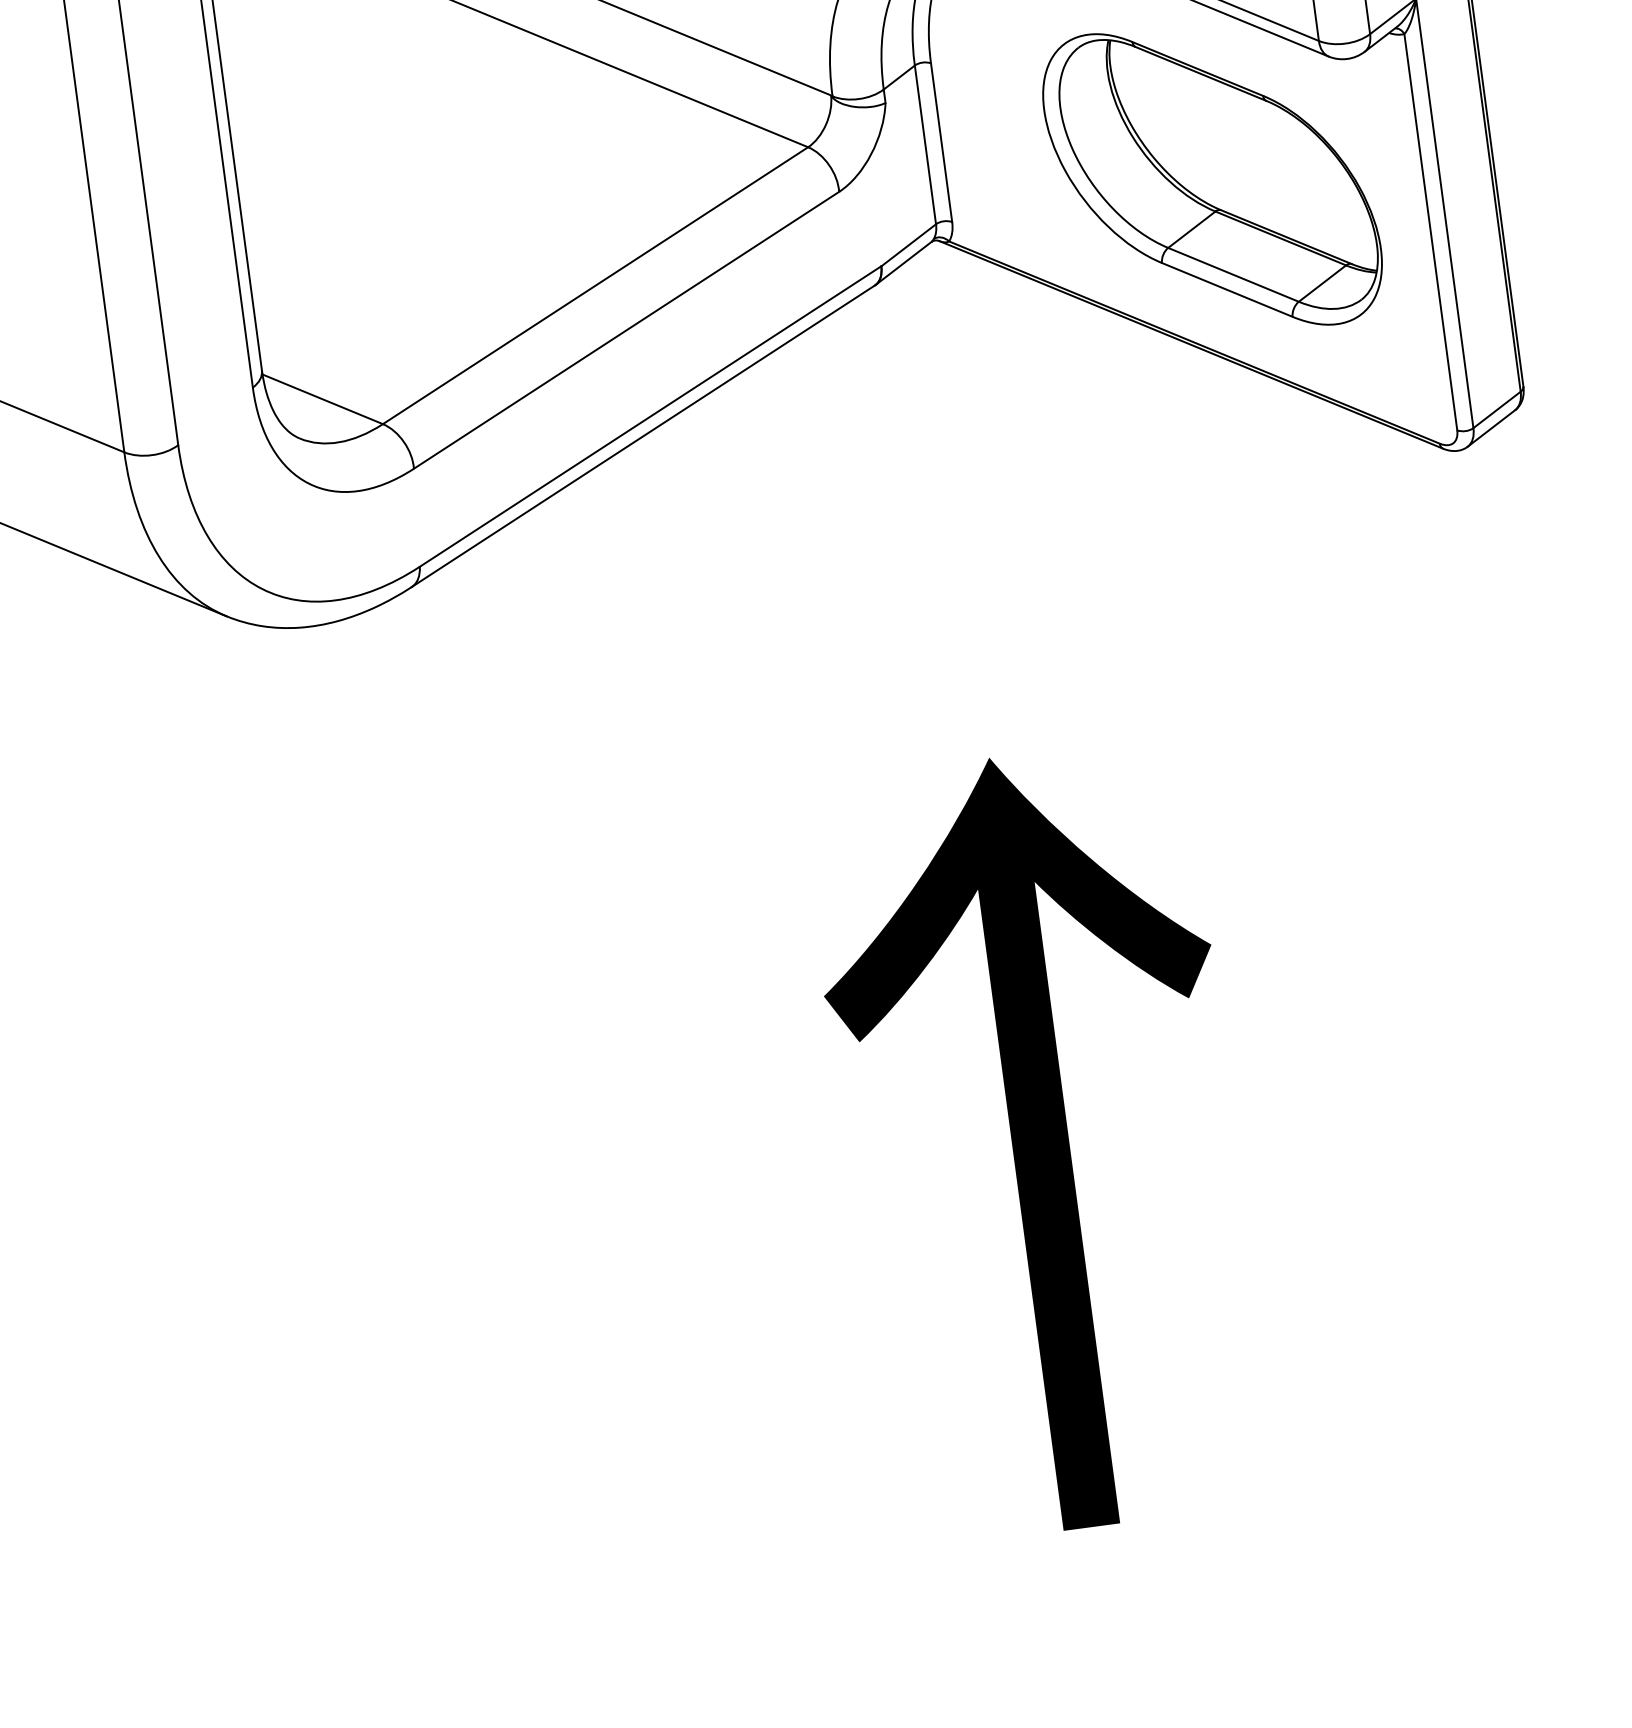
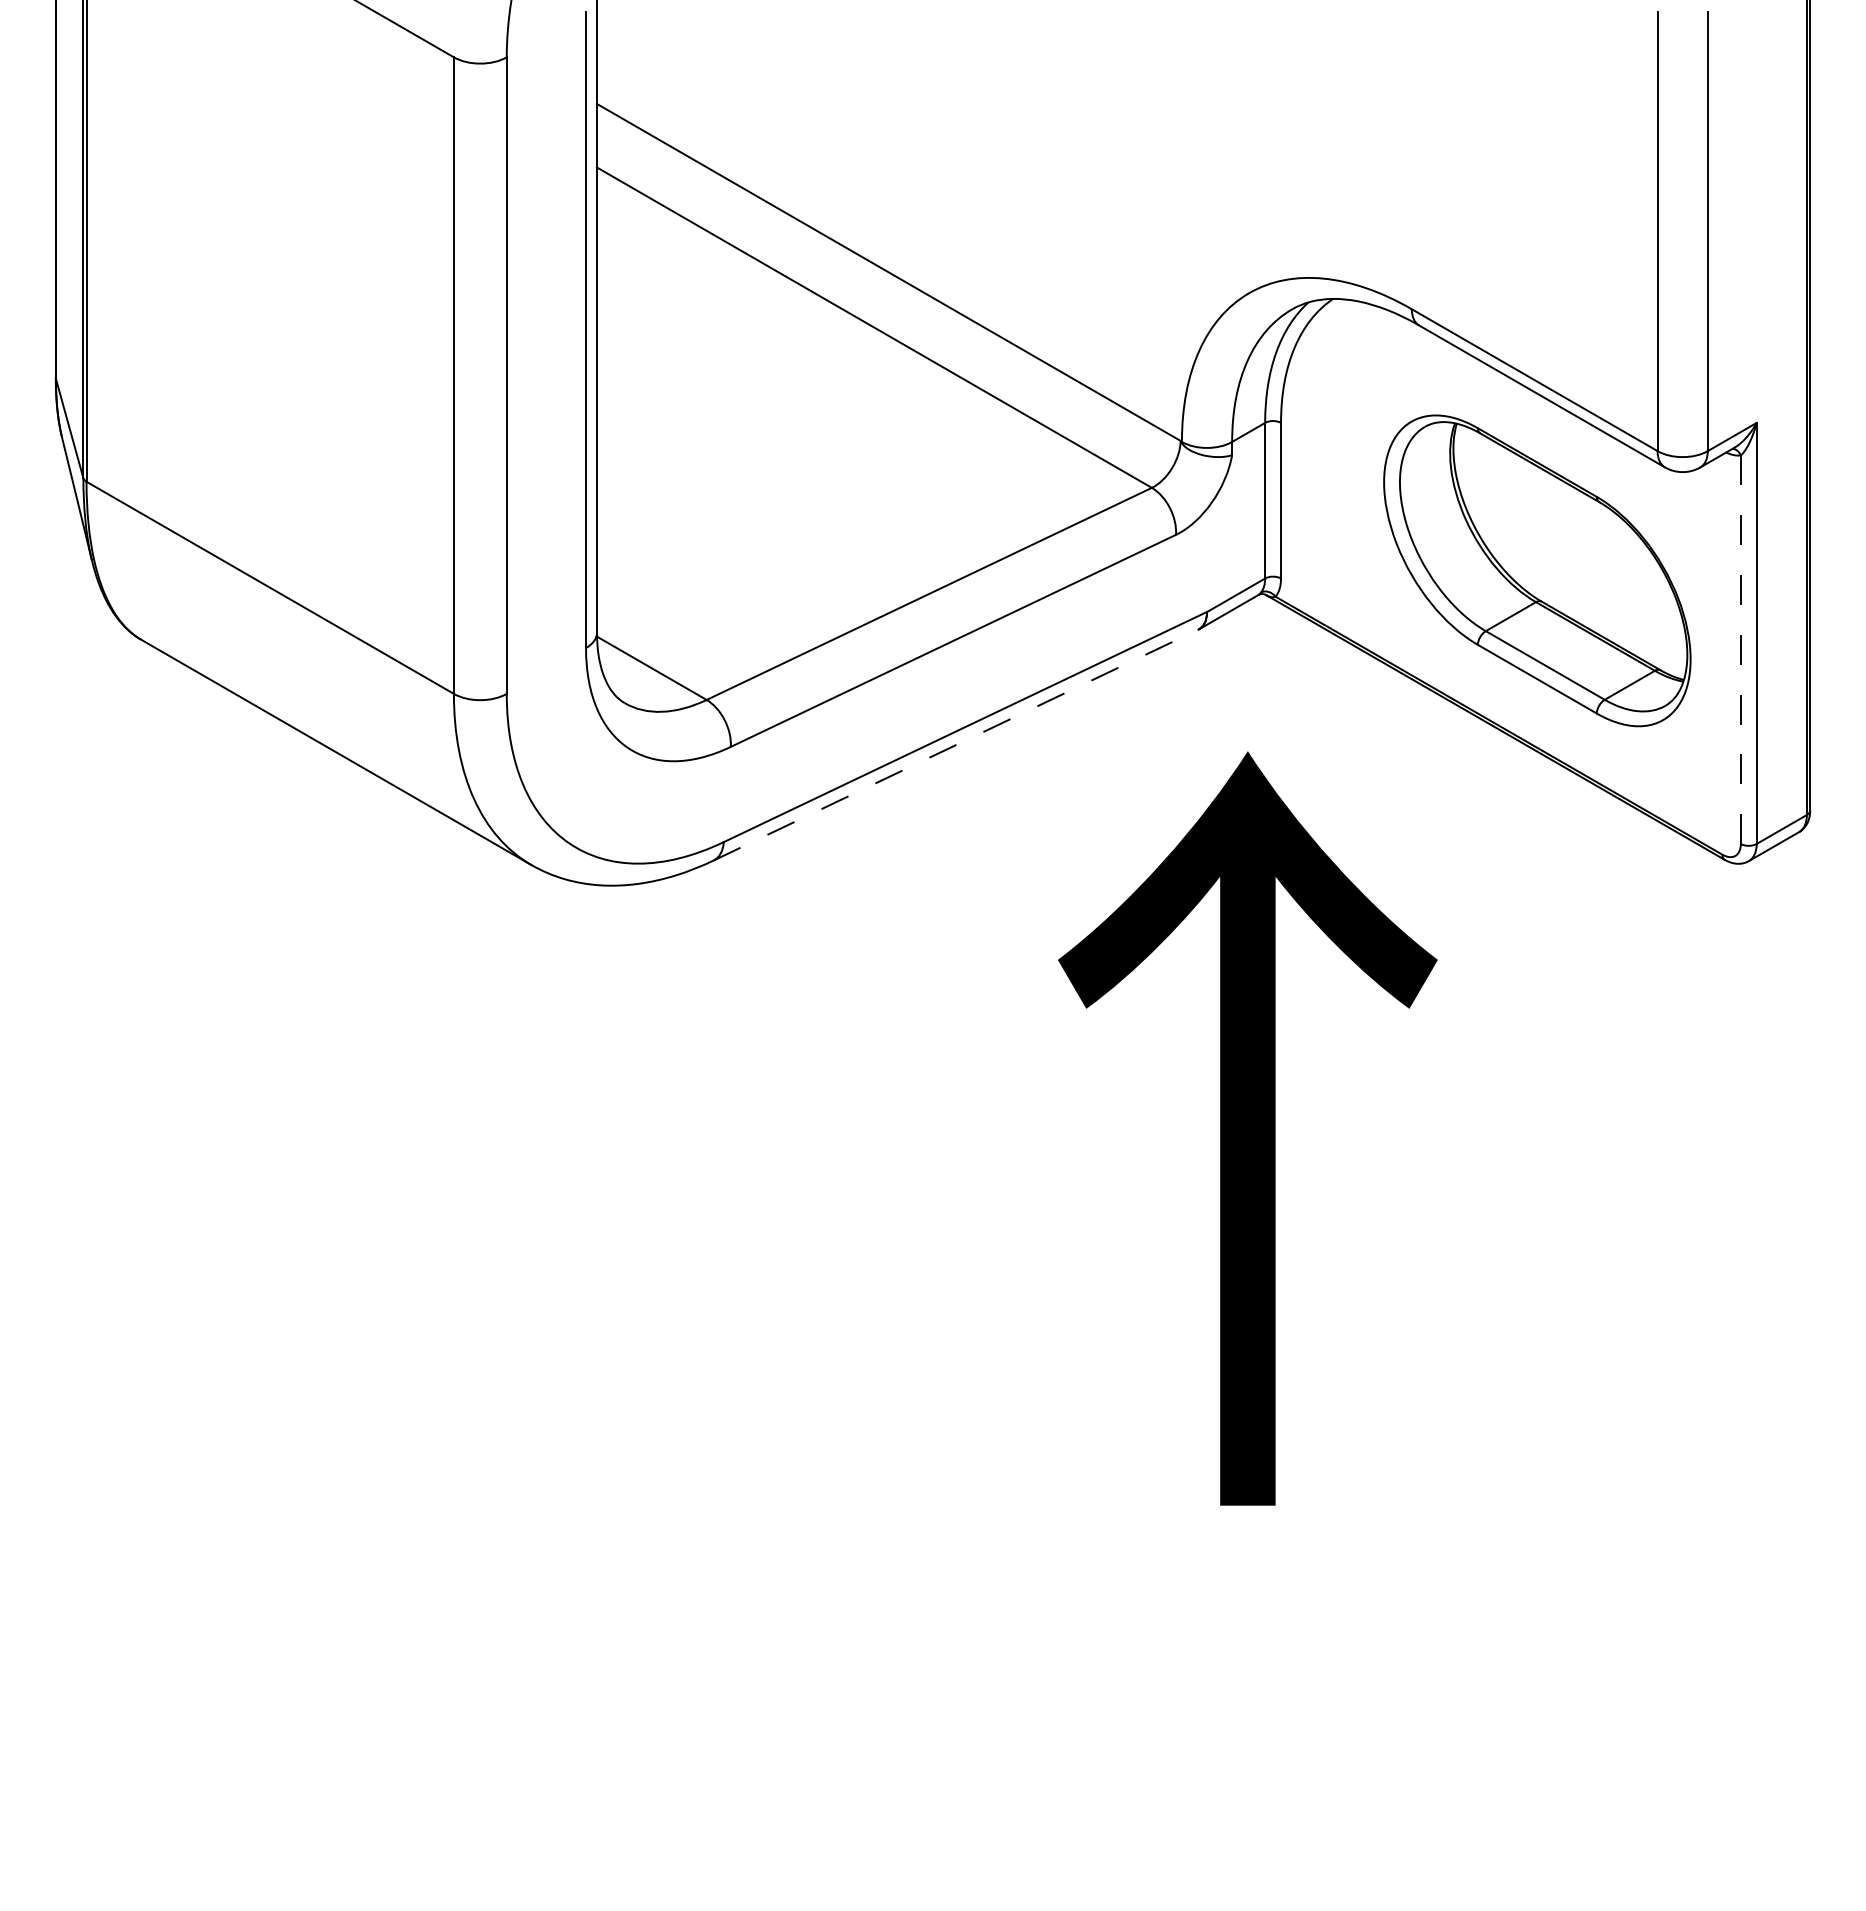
line: (1430, 233) -> (1740, 650), solid -> dashed
line: (642, 436) -> (955, 745), solid -> dashed
text: (1040, 1142) -> (1247, 1128), moved

